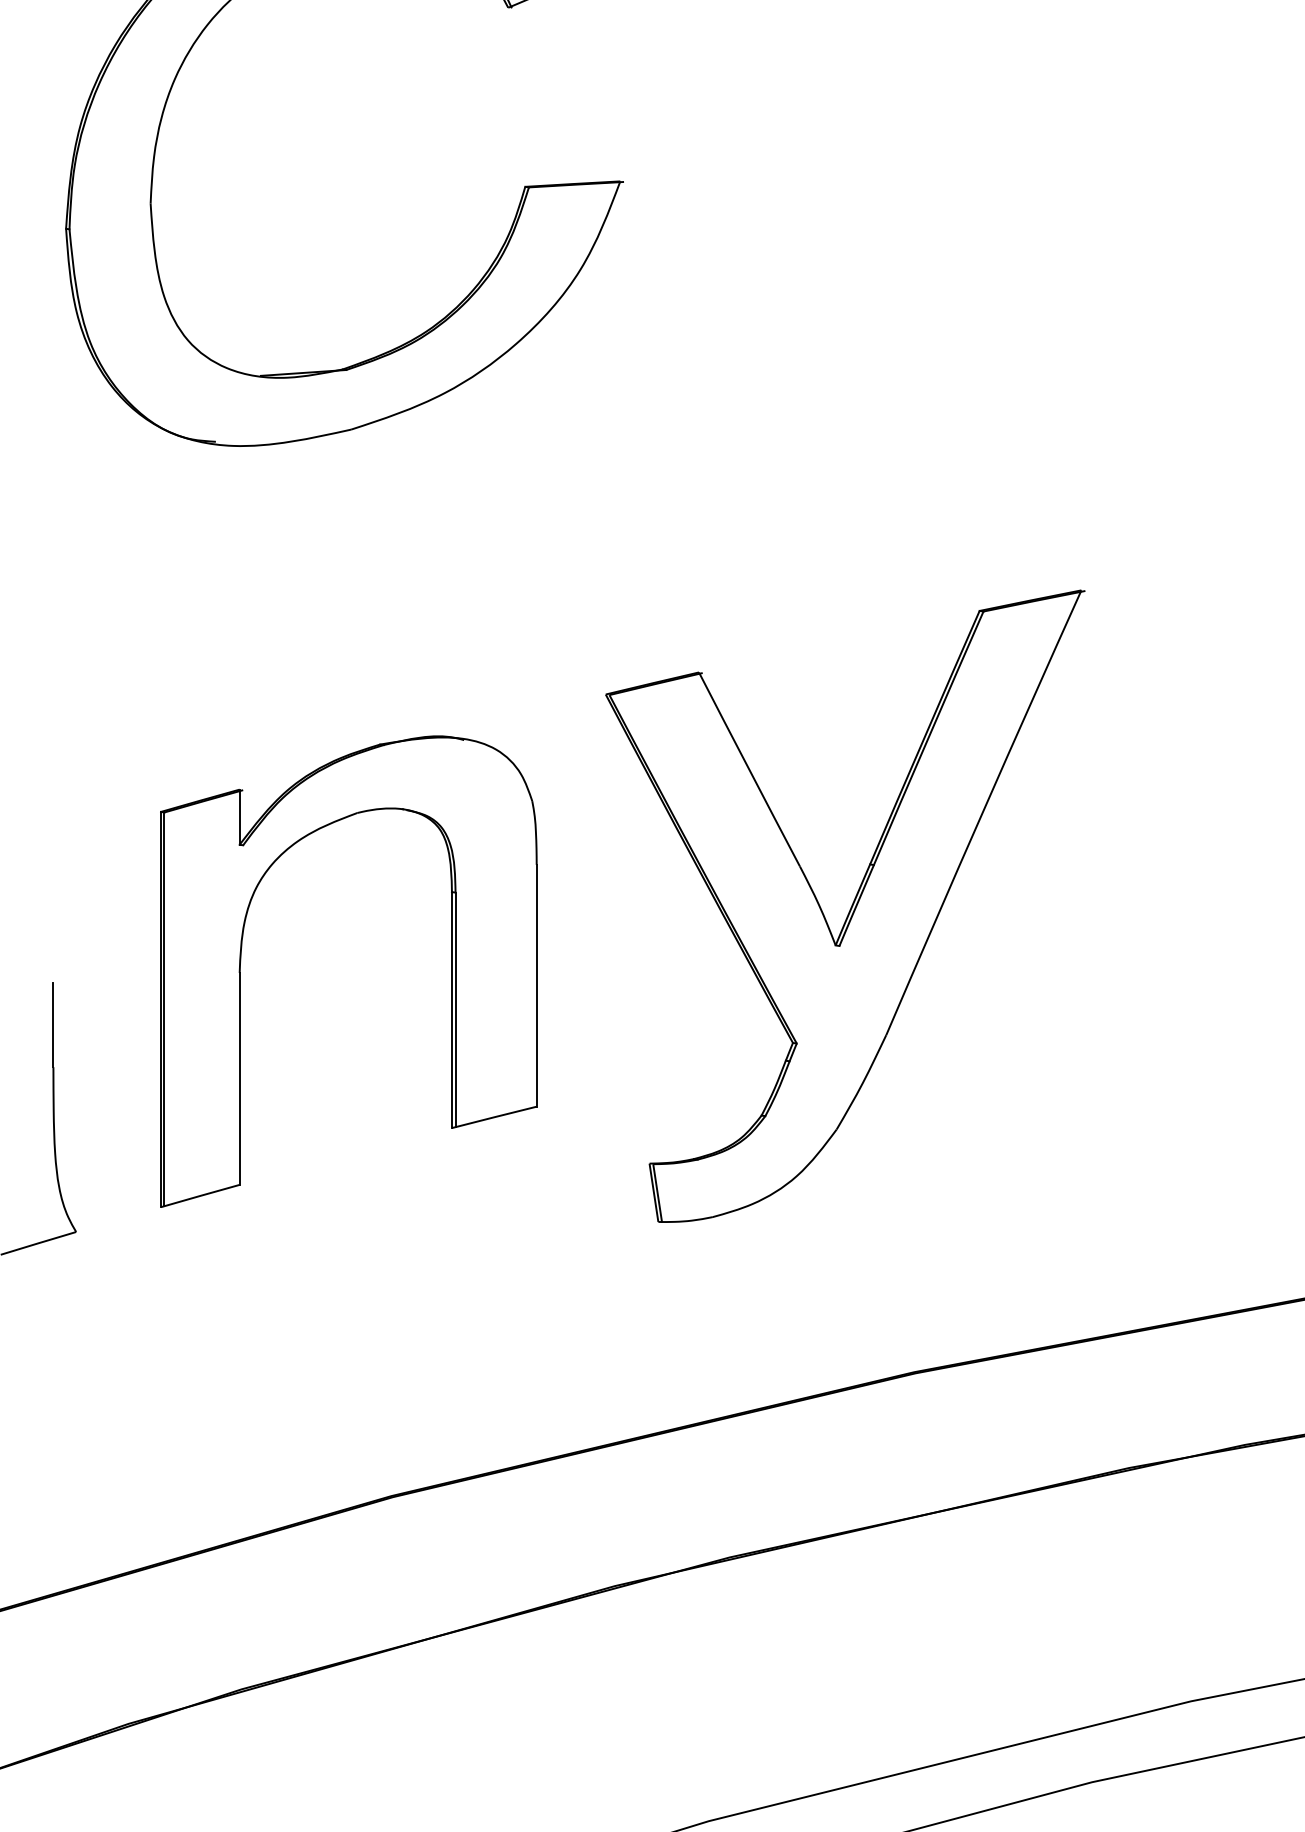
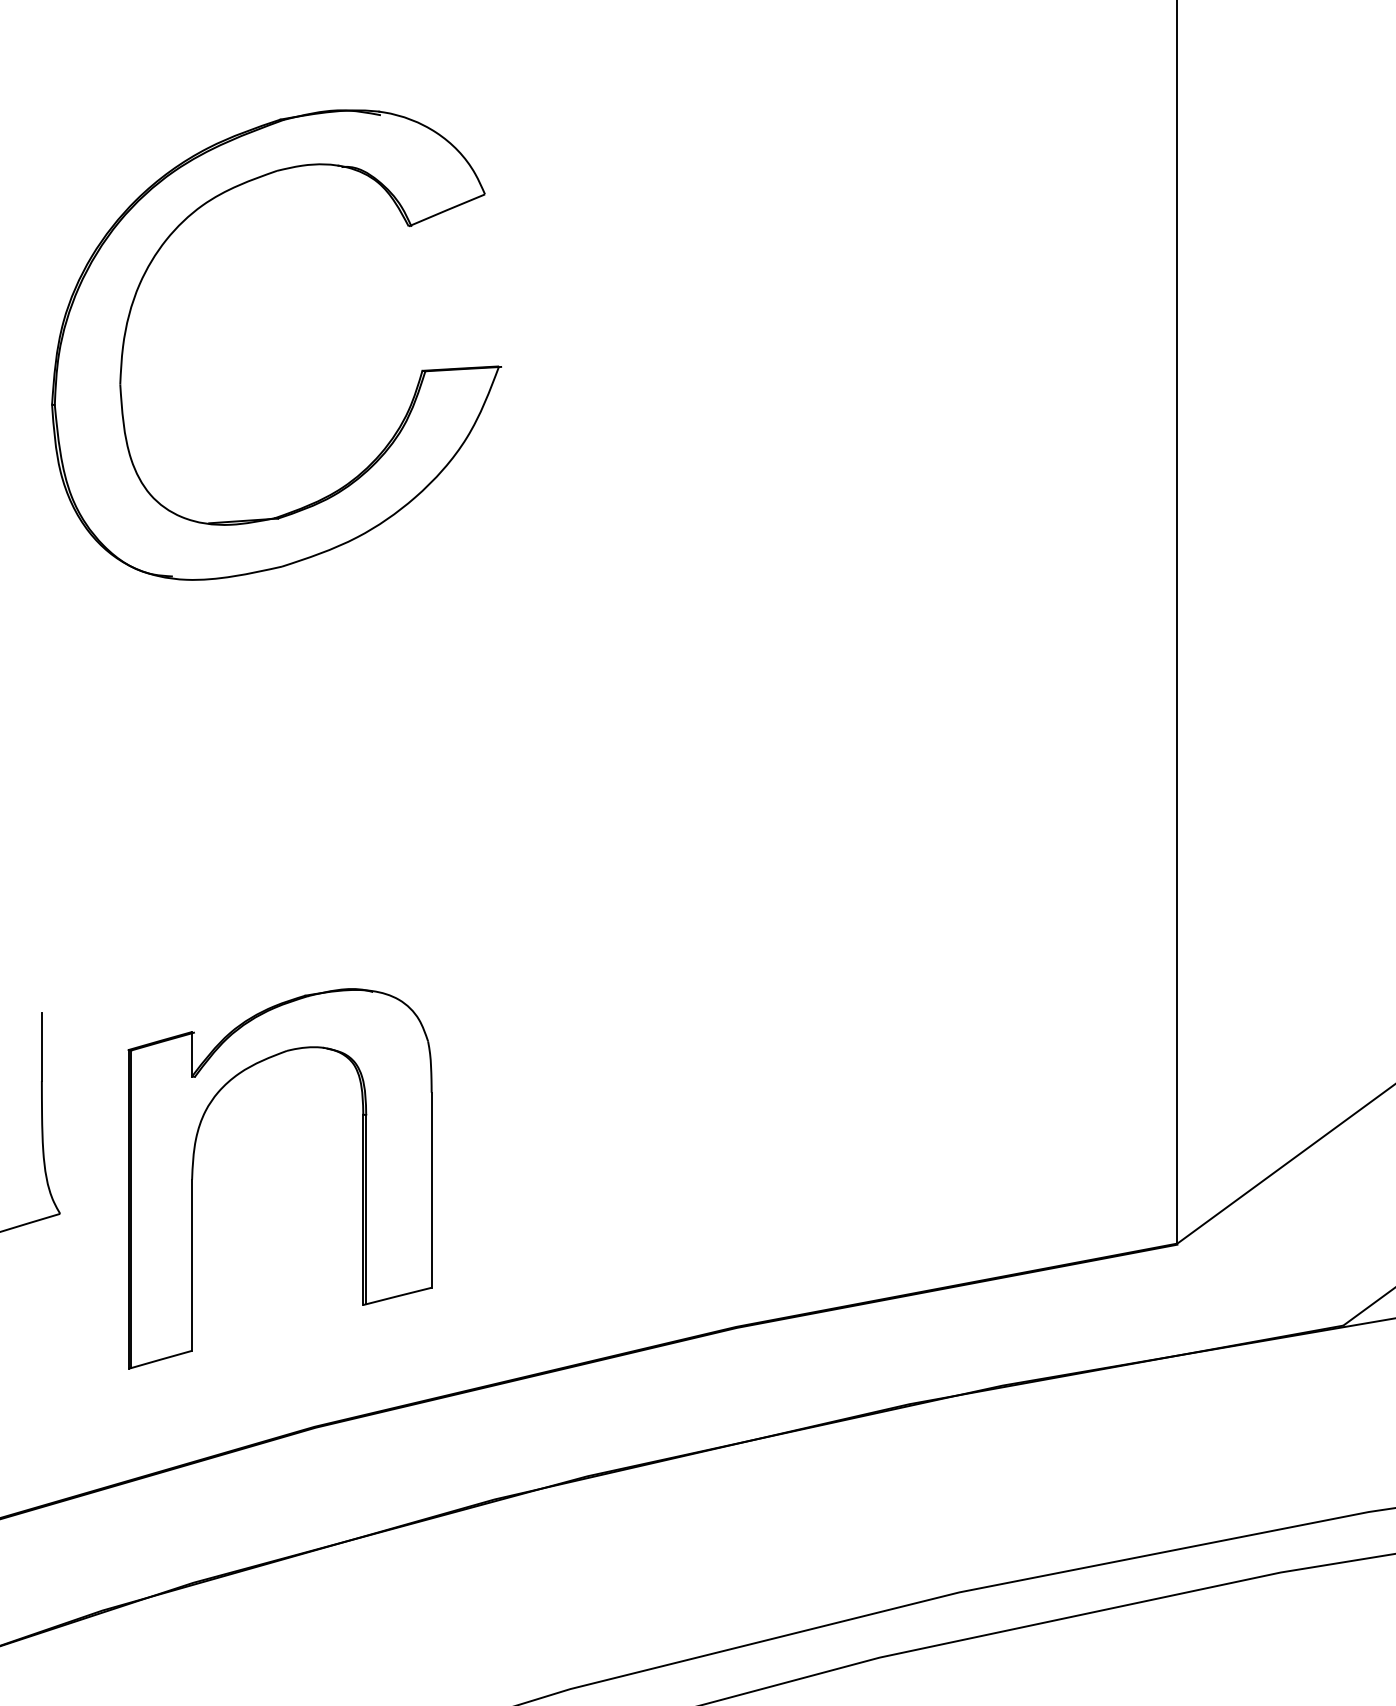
part: (845, 905) -> (680, 950), removed
part: (450, 971) -> (362, 1178), moved

